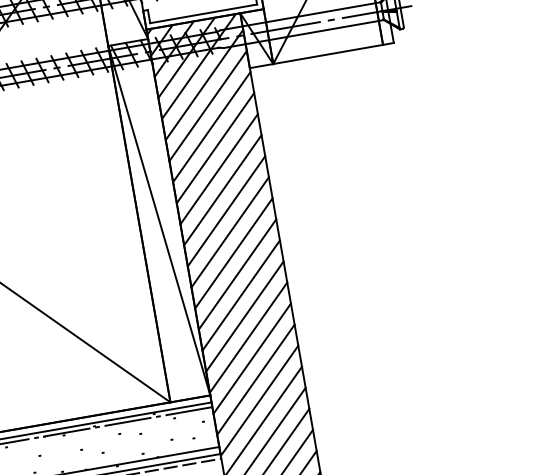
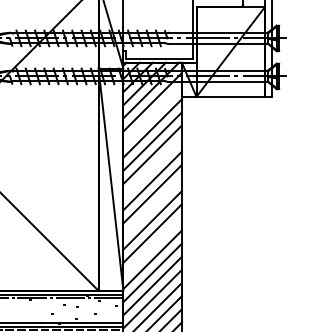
line: (207, 106) -> (152, 115), removed
line: (222, 189) -> (152, 167), removed
line: (233, 253) -> (152, 207), removed
line: (244, 316) -> (152, 246), removed

